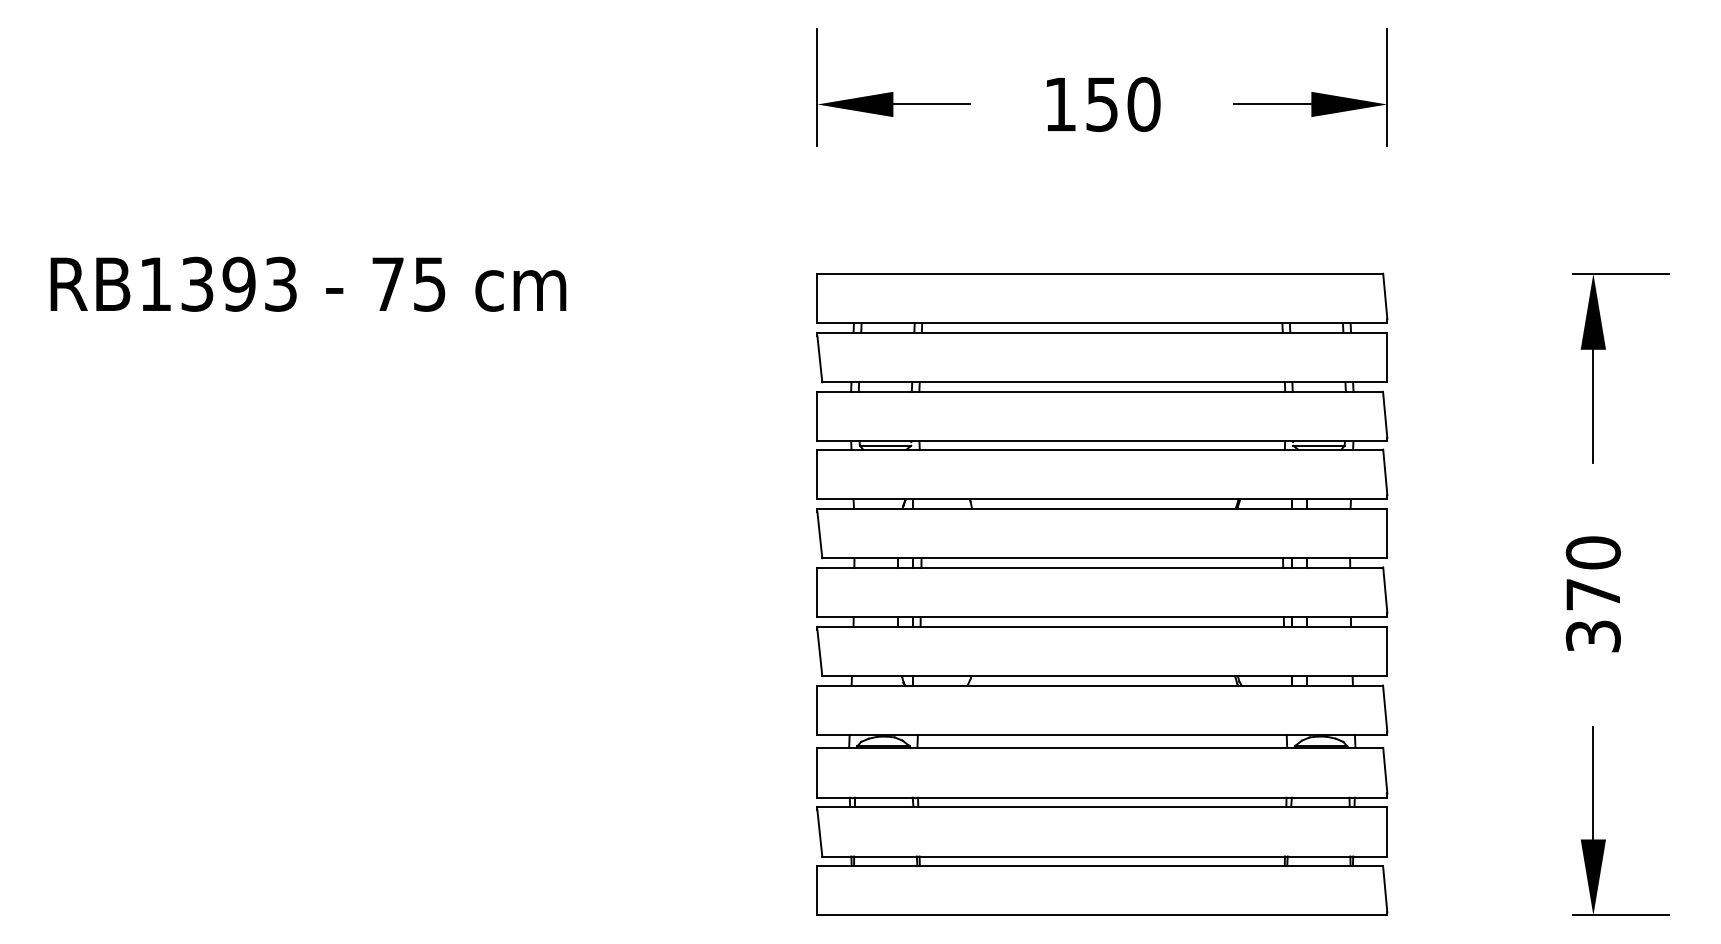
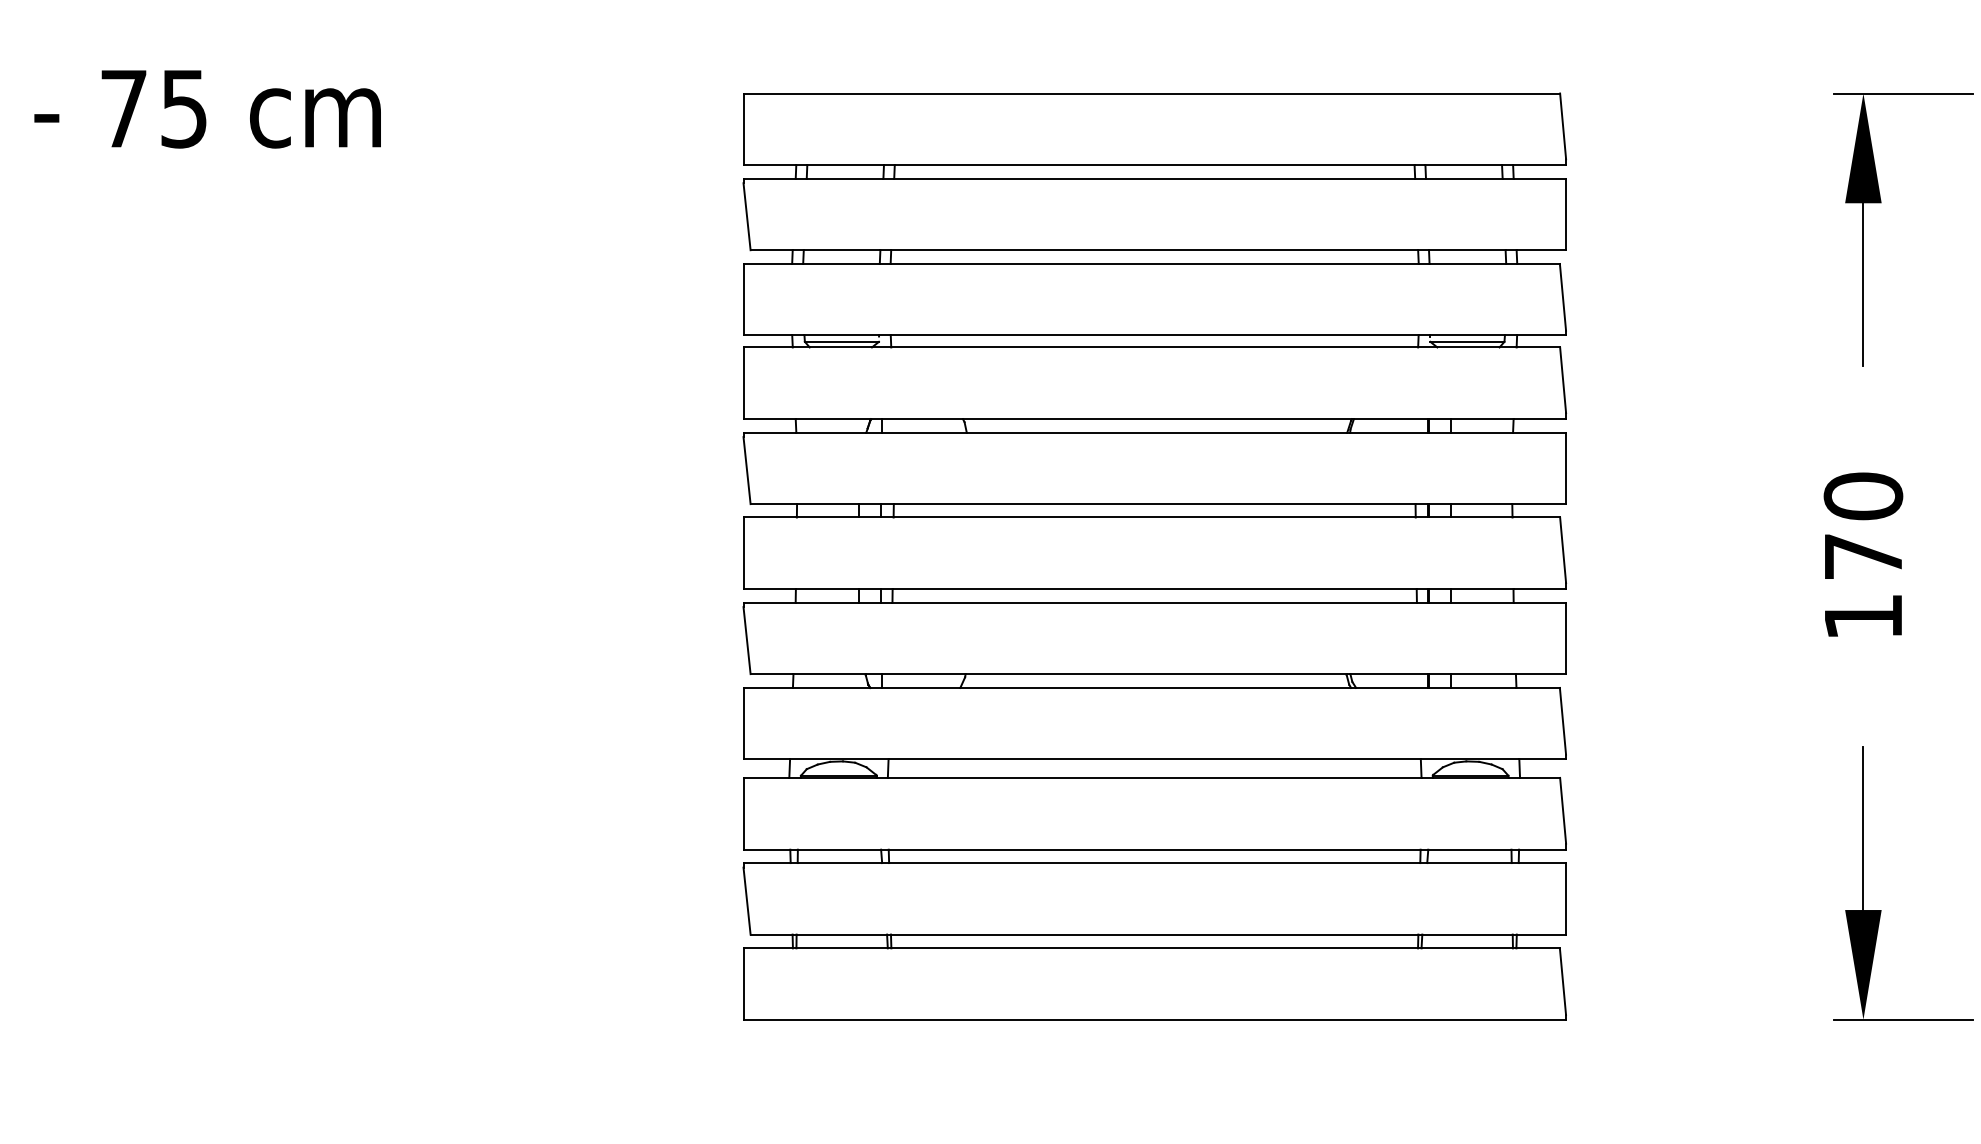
text: (1592, 636) -> (1862, 617), 370 -> 170

